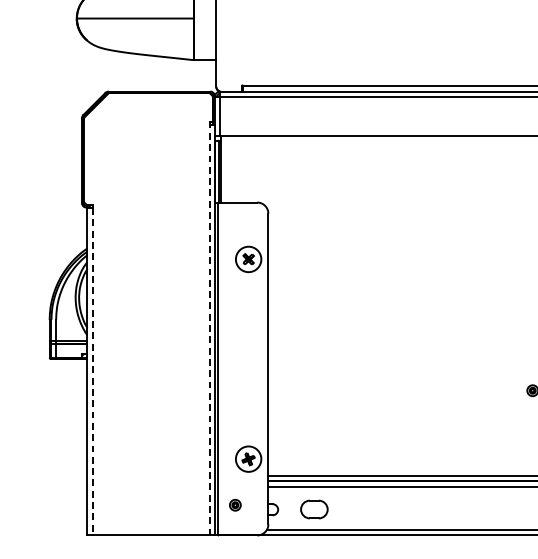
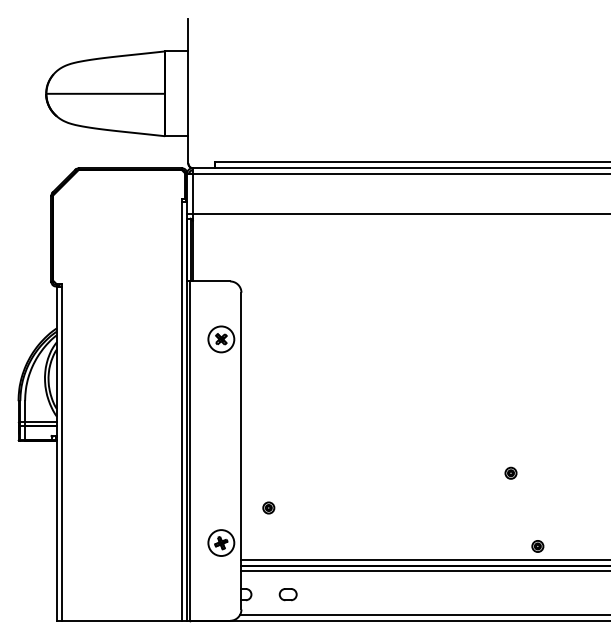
line: (209, 330) -> (181, 411), dashed -> solid
line: (92, 371) -> (62, 453), dashed -> solid
part: (235, 504) -> (268, 507), moved
part: (313, 509) -> (287, 594), size x0.62

